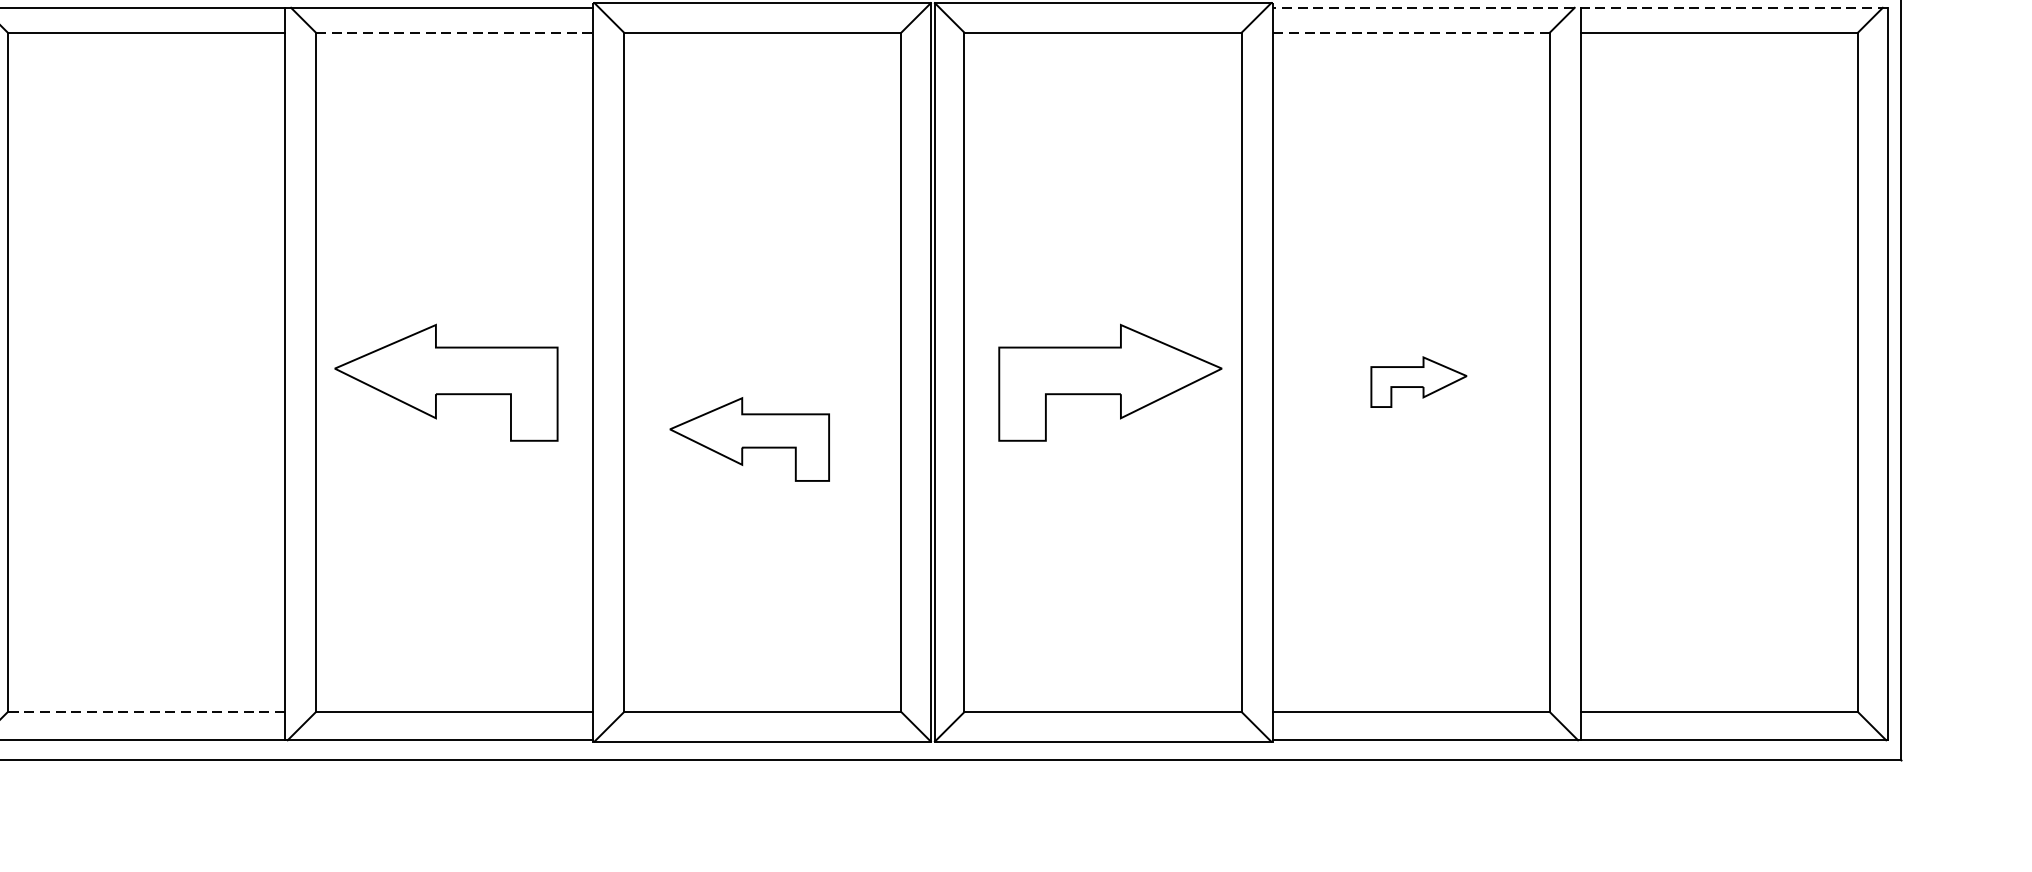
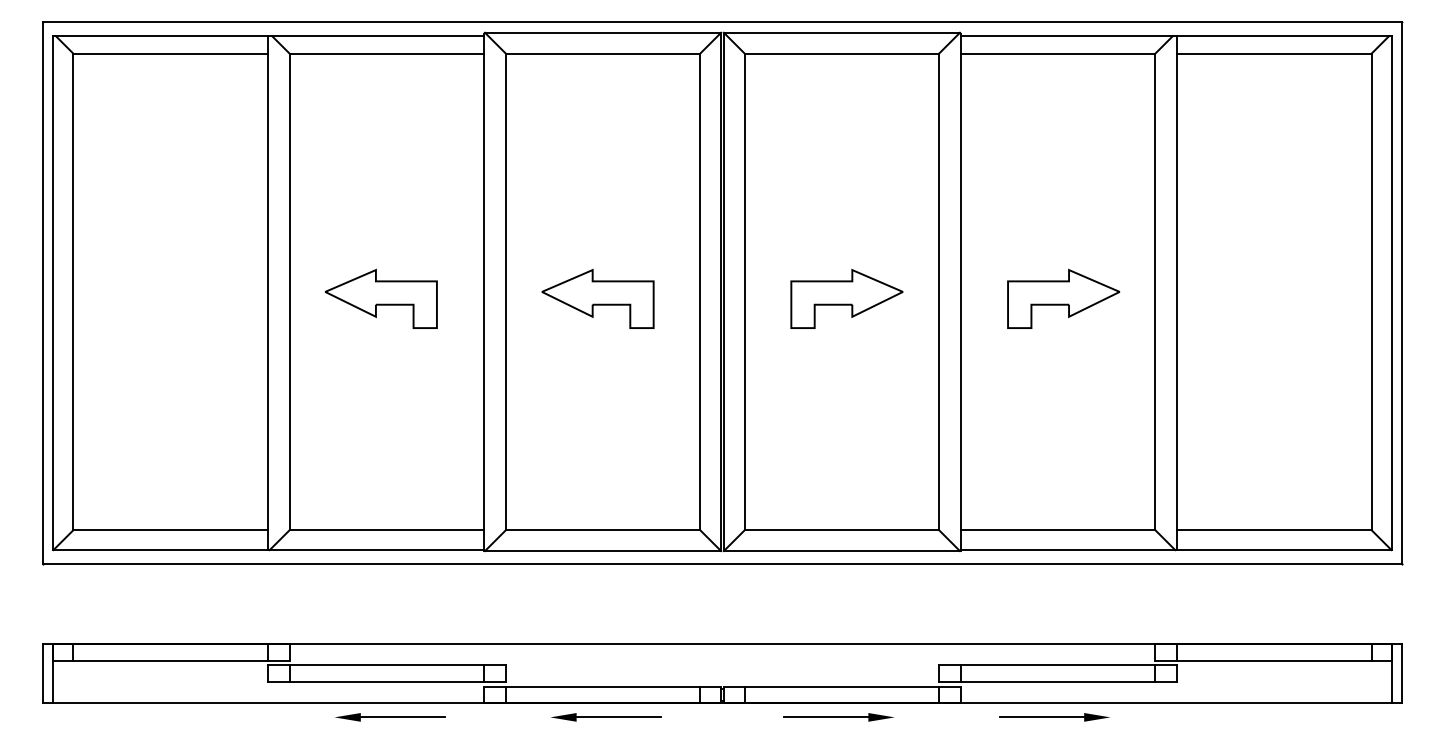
line: (1579, 8) -> (1176, 36), dashed -> solid
line: (455, 32) -> (387, 53), dashed -> solid
line: (1410, 32) -> (1057, 53), dashed -> solid
part: (447, 381) -> (381, 298), size x0.71
part: (1109, 381) -> (846, 298), size x0.71
part: (1418, 381) -> (1063, 298), size x1.67
part: (749, 438) -> (597, 298), moved
line: (146, 712) -> (170, 530), dashed -> solid

